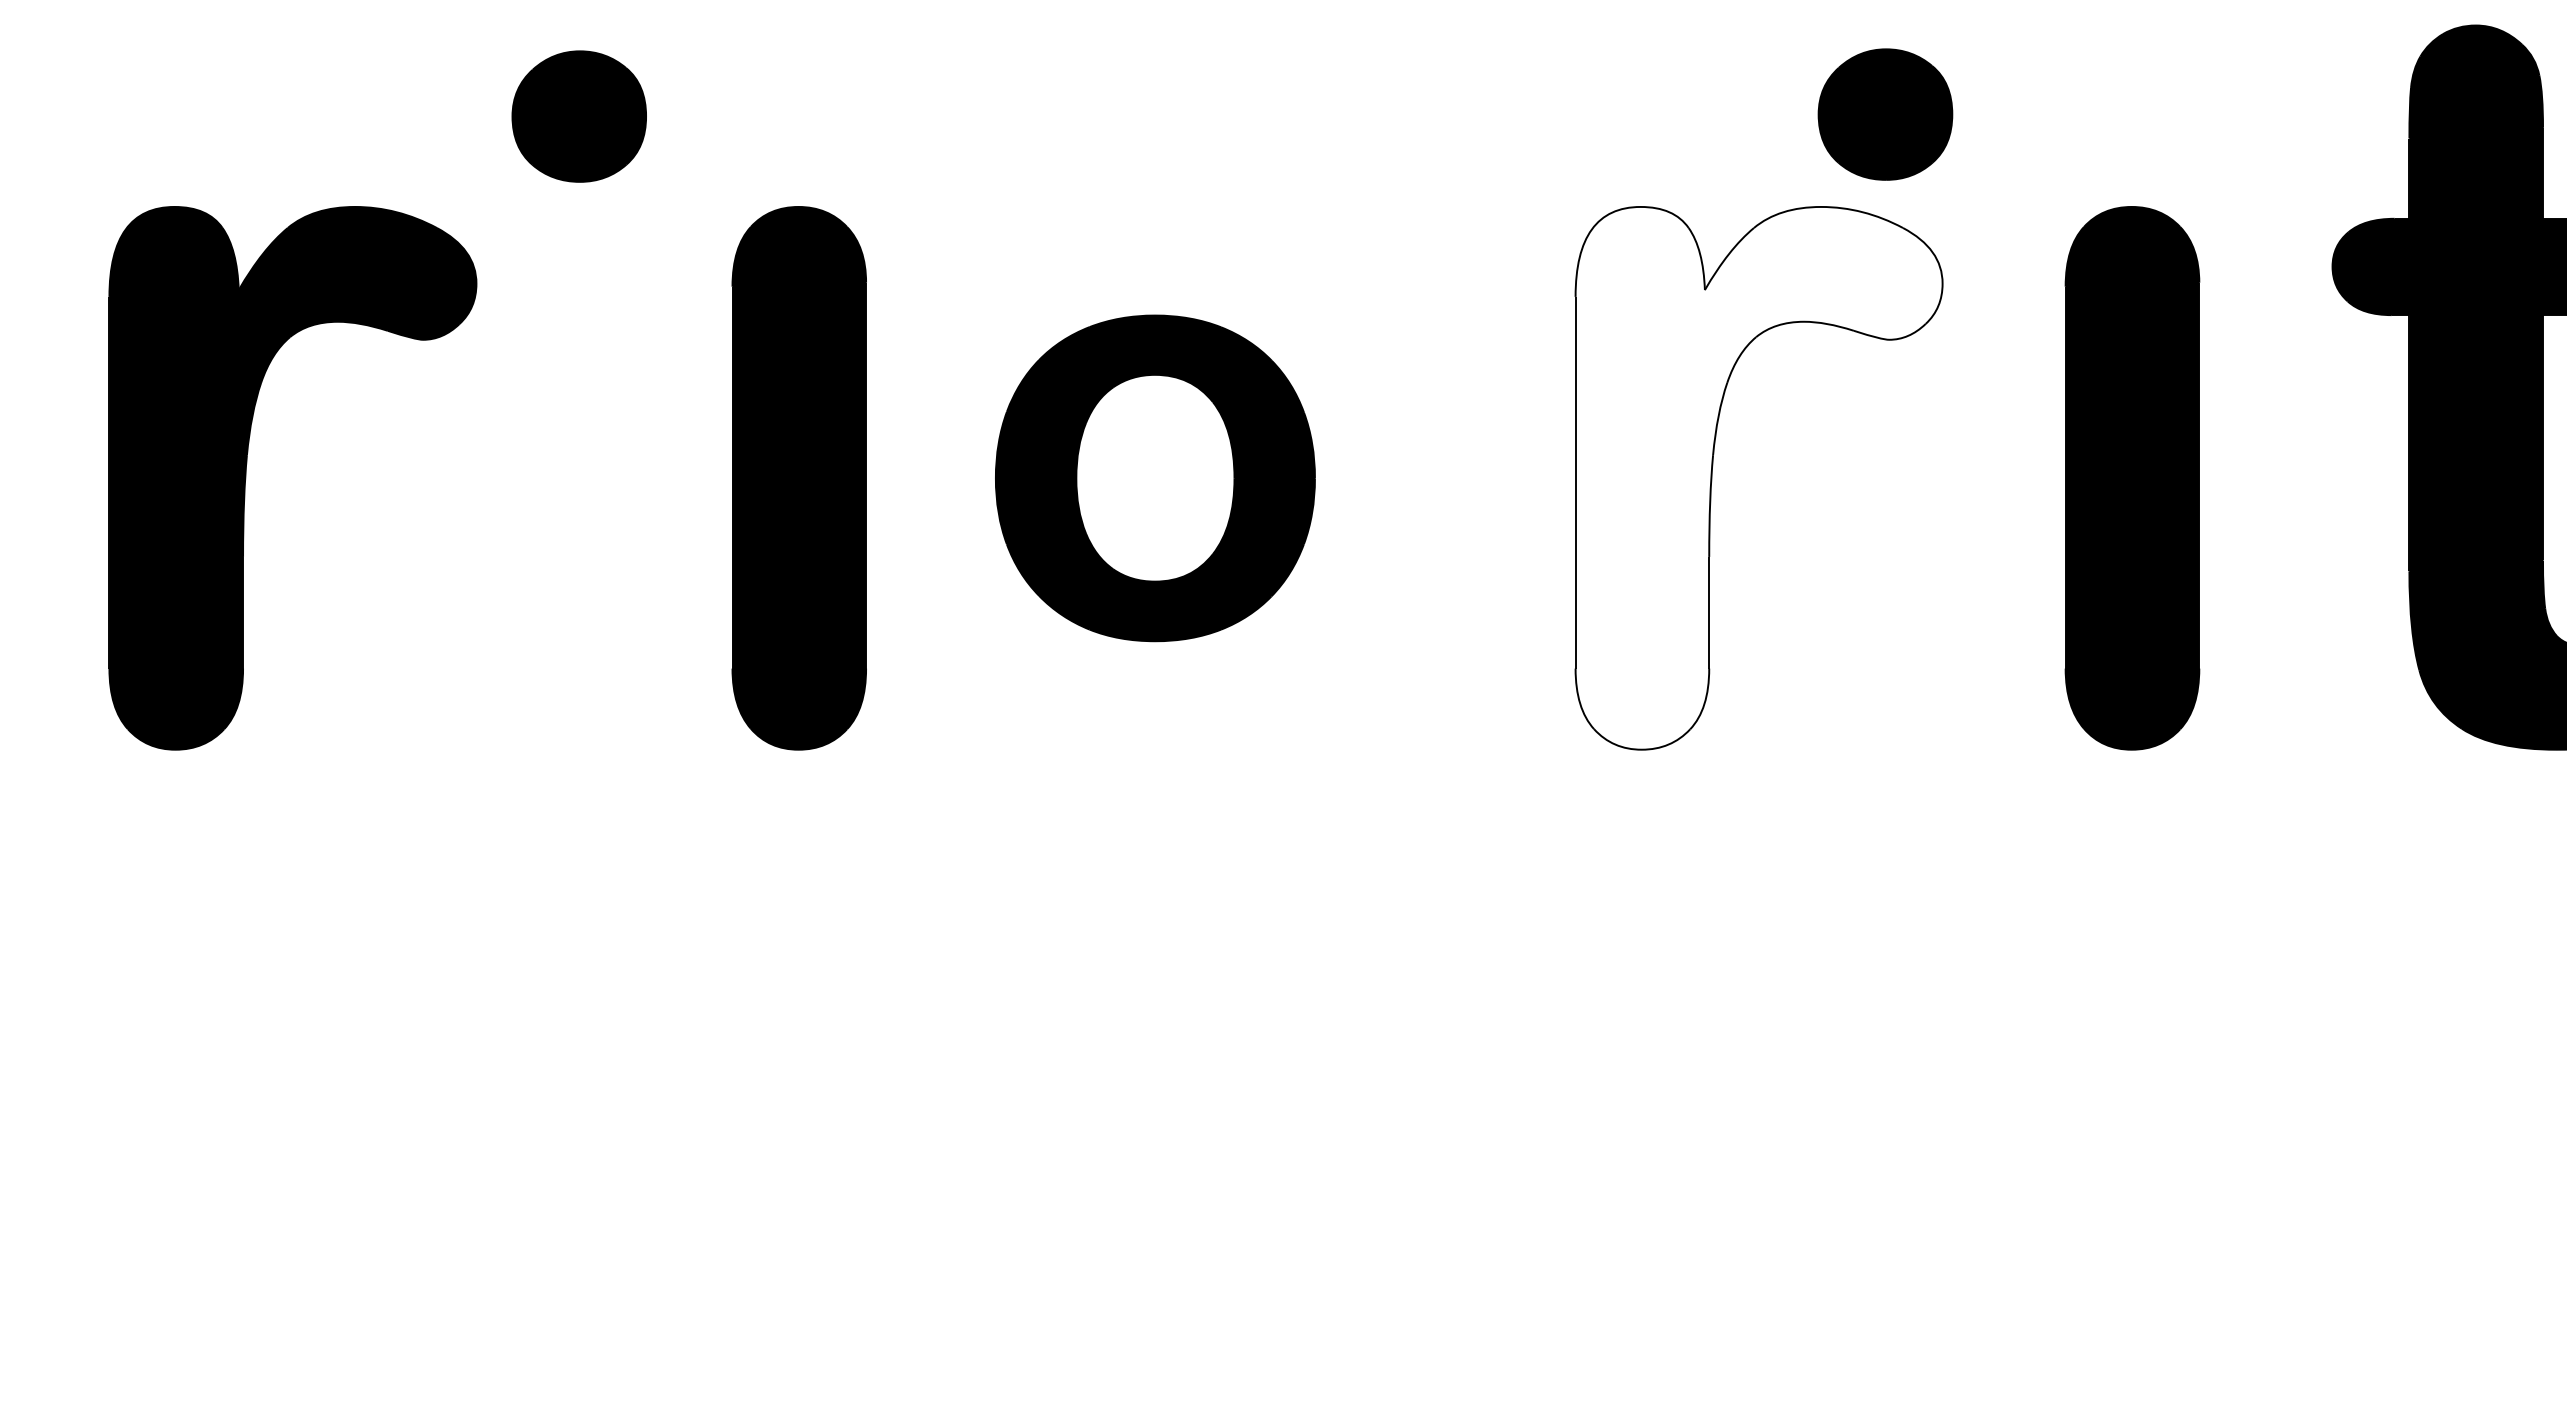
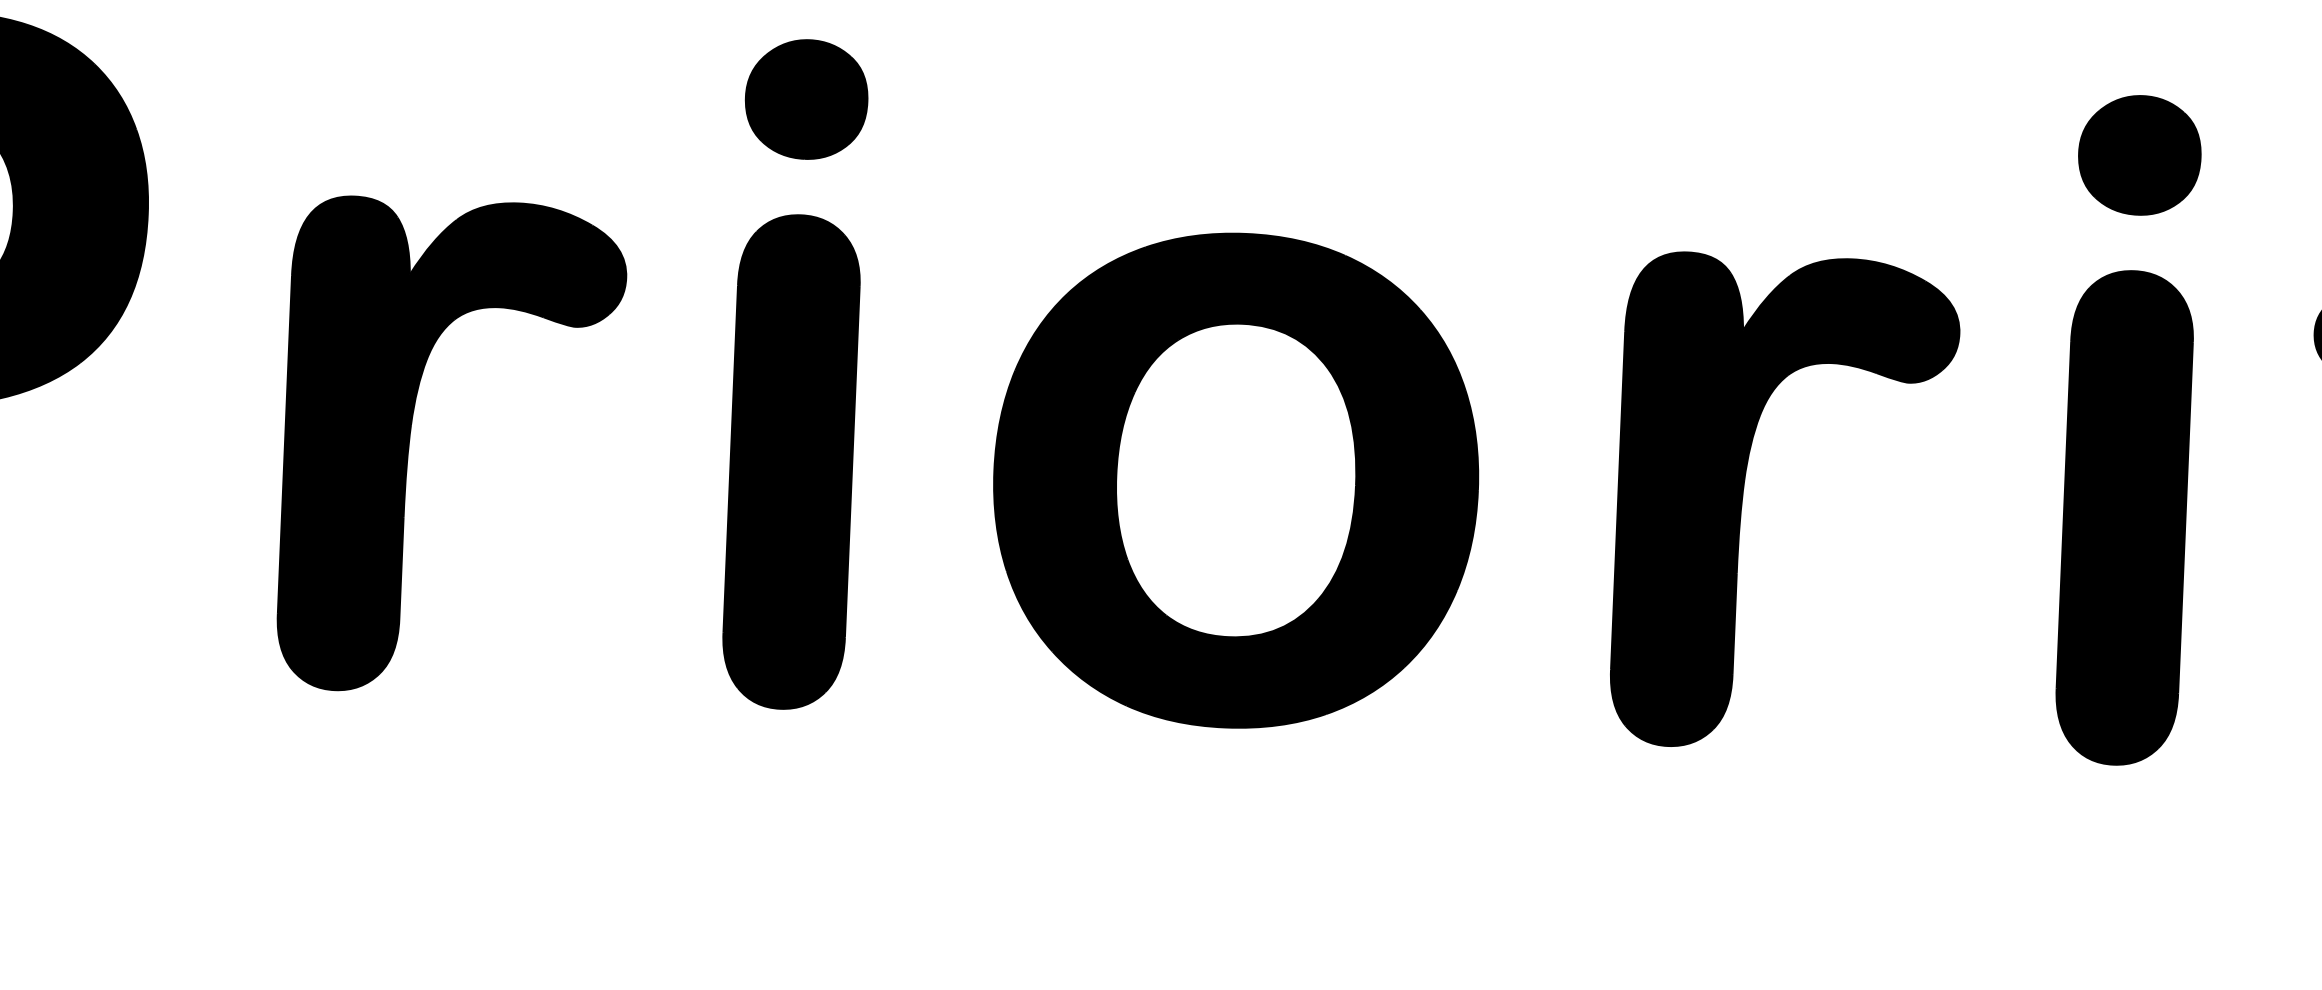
part: (1885, 114) -> (2139, 155), moved
part: (578, 116) -> (805, 99), moved
fill: (1758, 477) -> (1784, 502), added
part: (798, 478) -> (790, 462), moved
part: (1155, 478) -> (1236, 480), size x1.67

